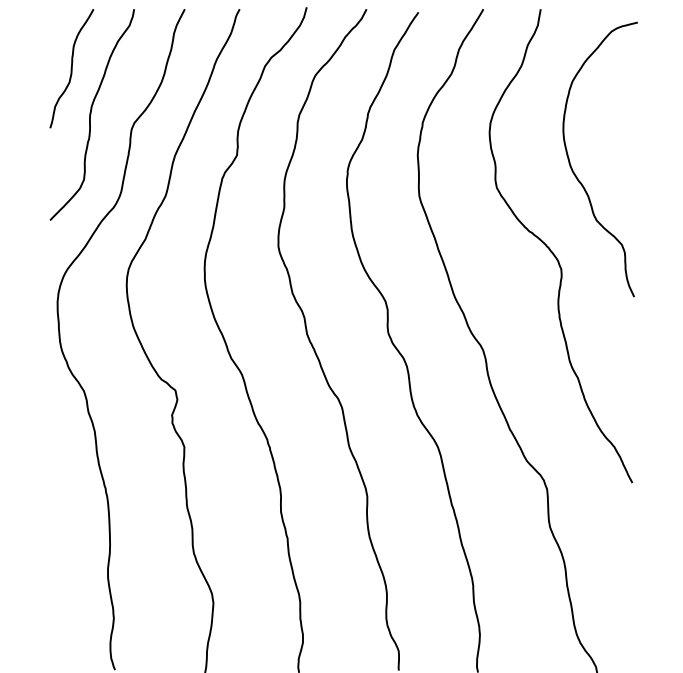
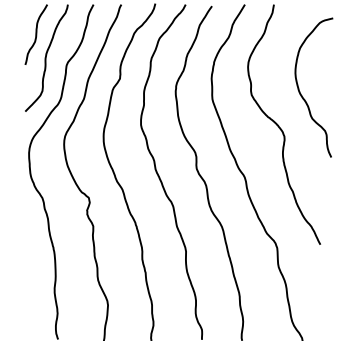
curve: (575, 170) -> (301, 93), moved

